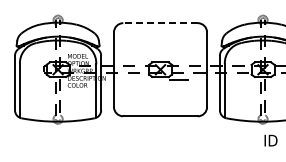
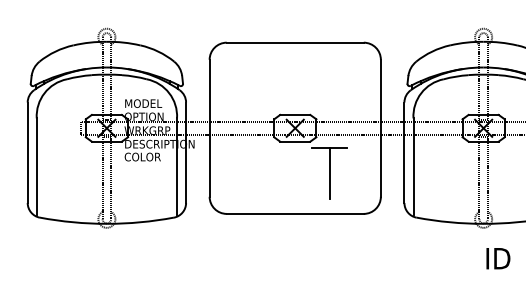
line: (160, 23) -> (295, 43), dashed -> solid
line: (179, 94) -> (330, 173), added

